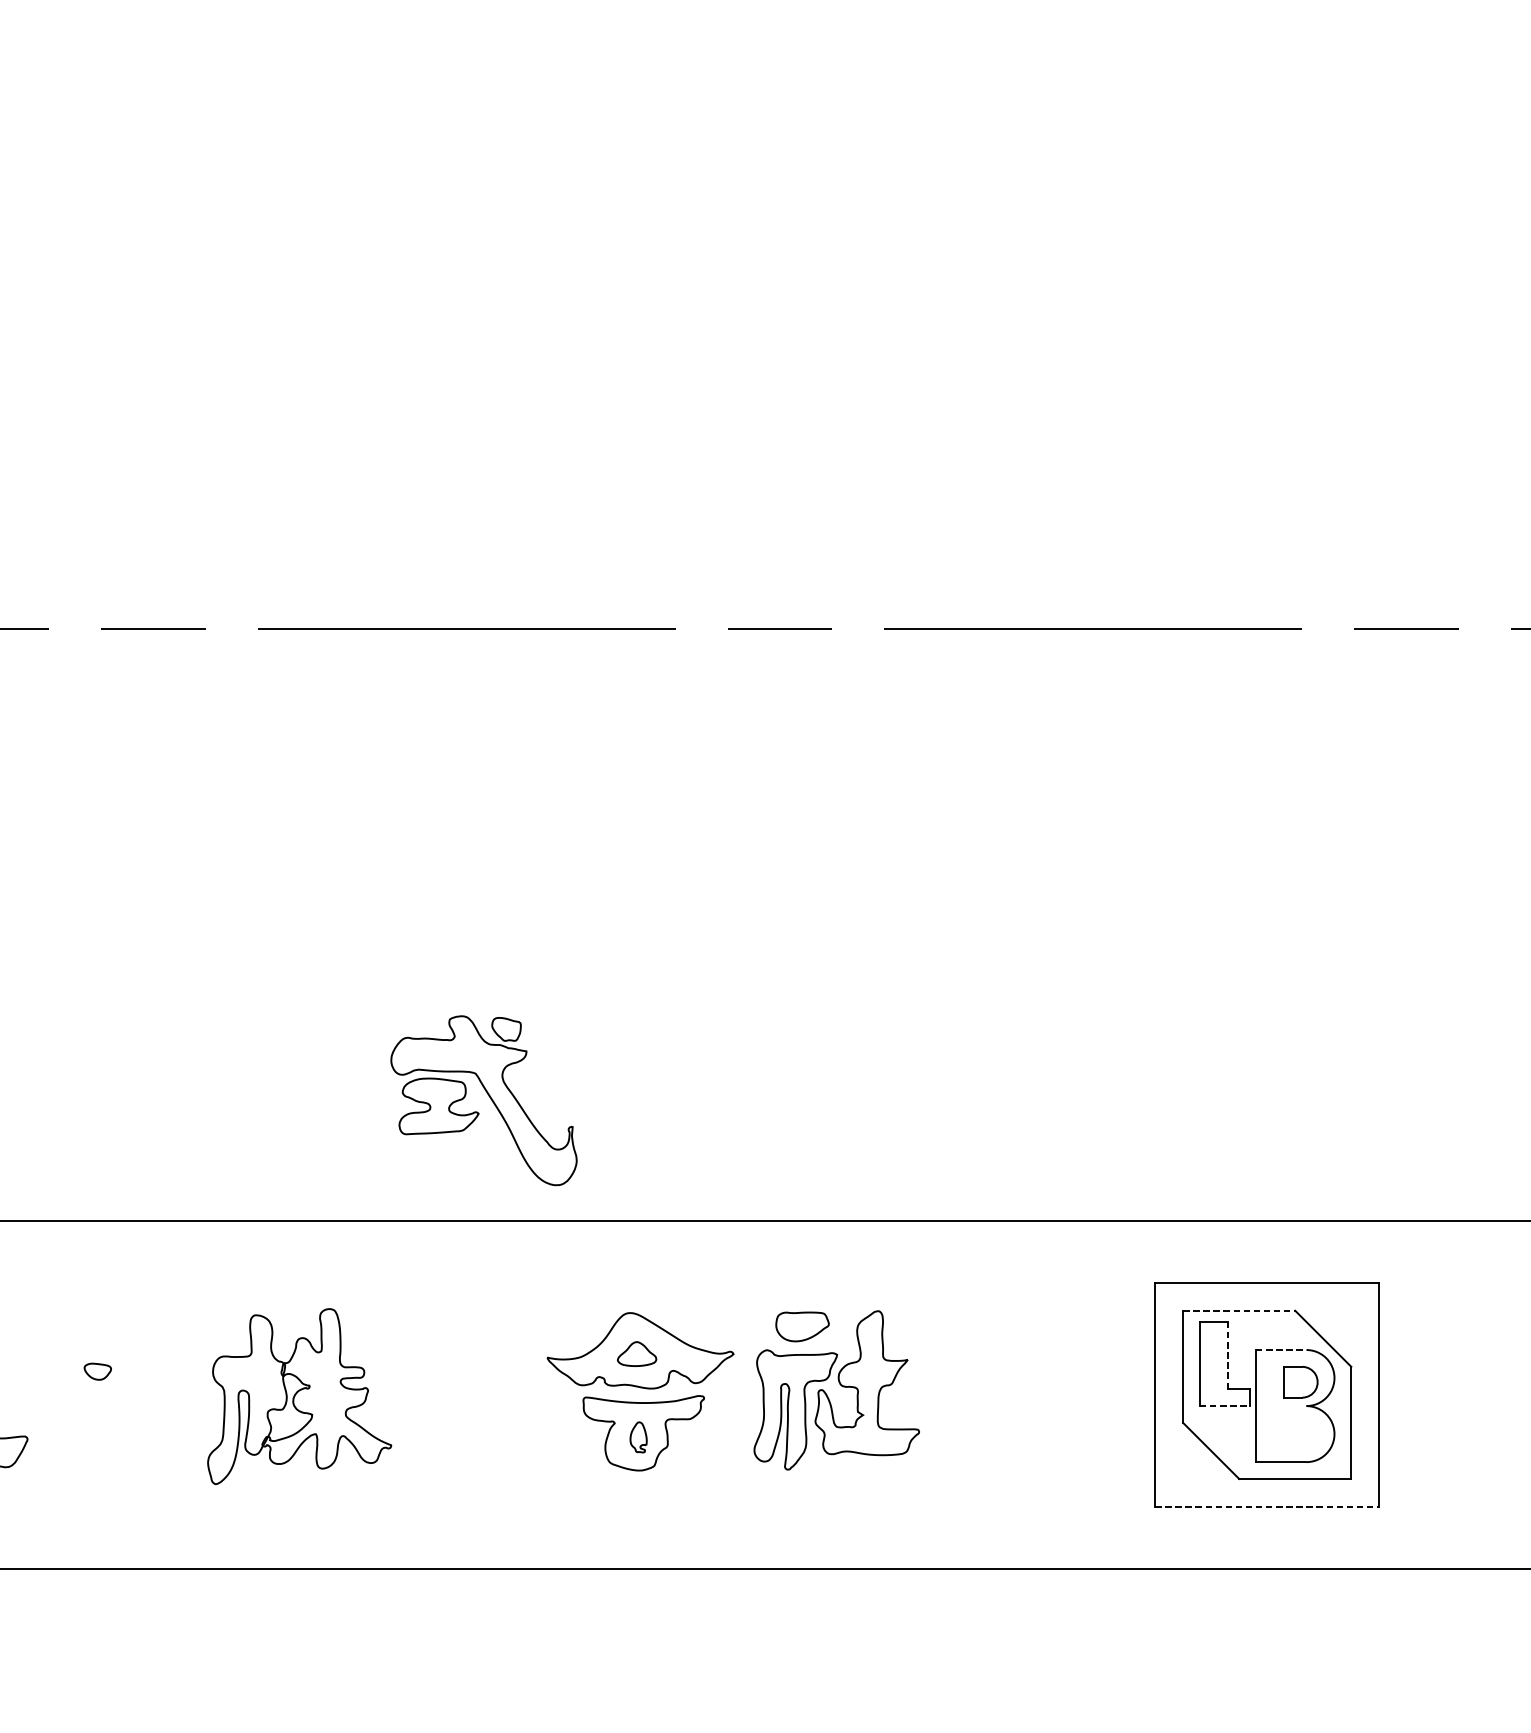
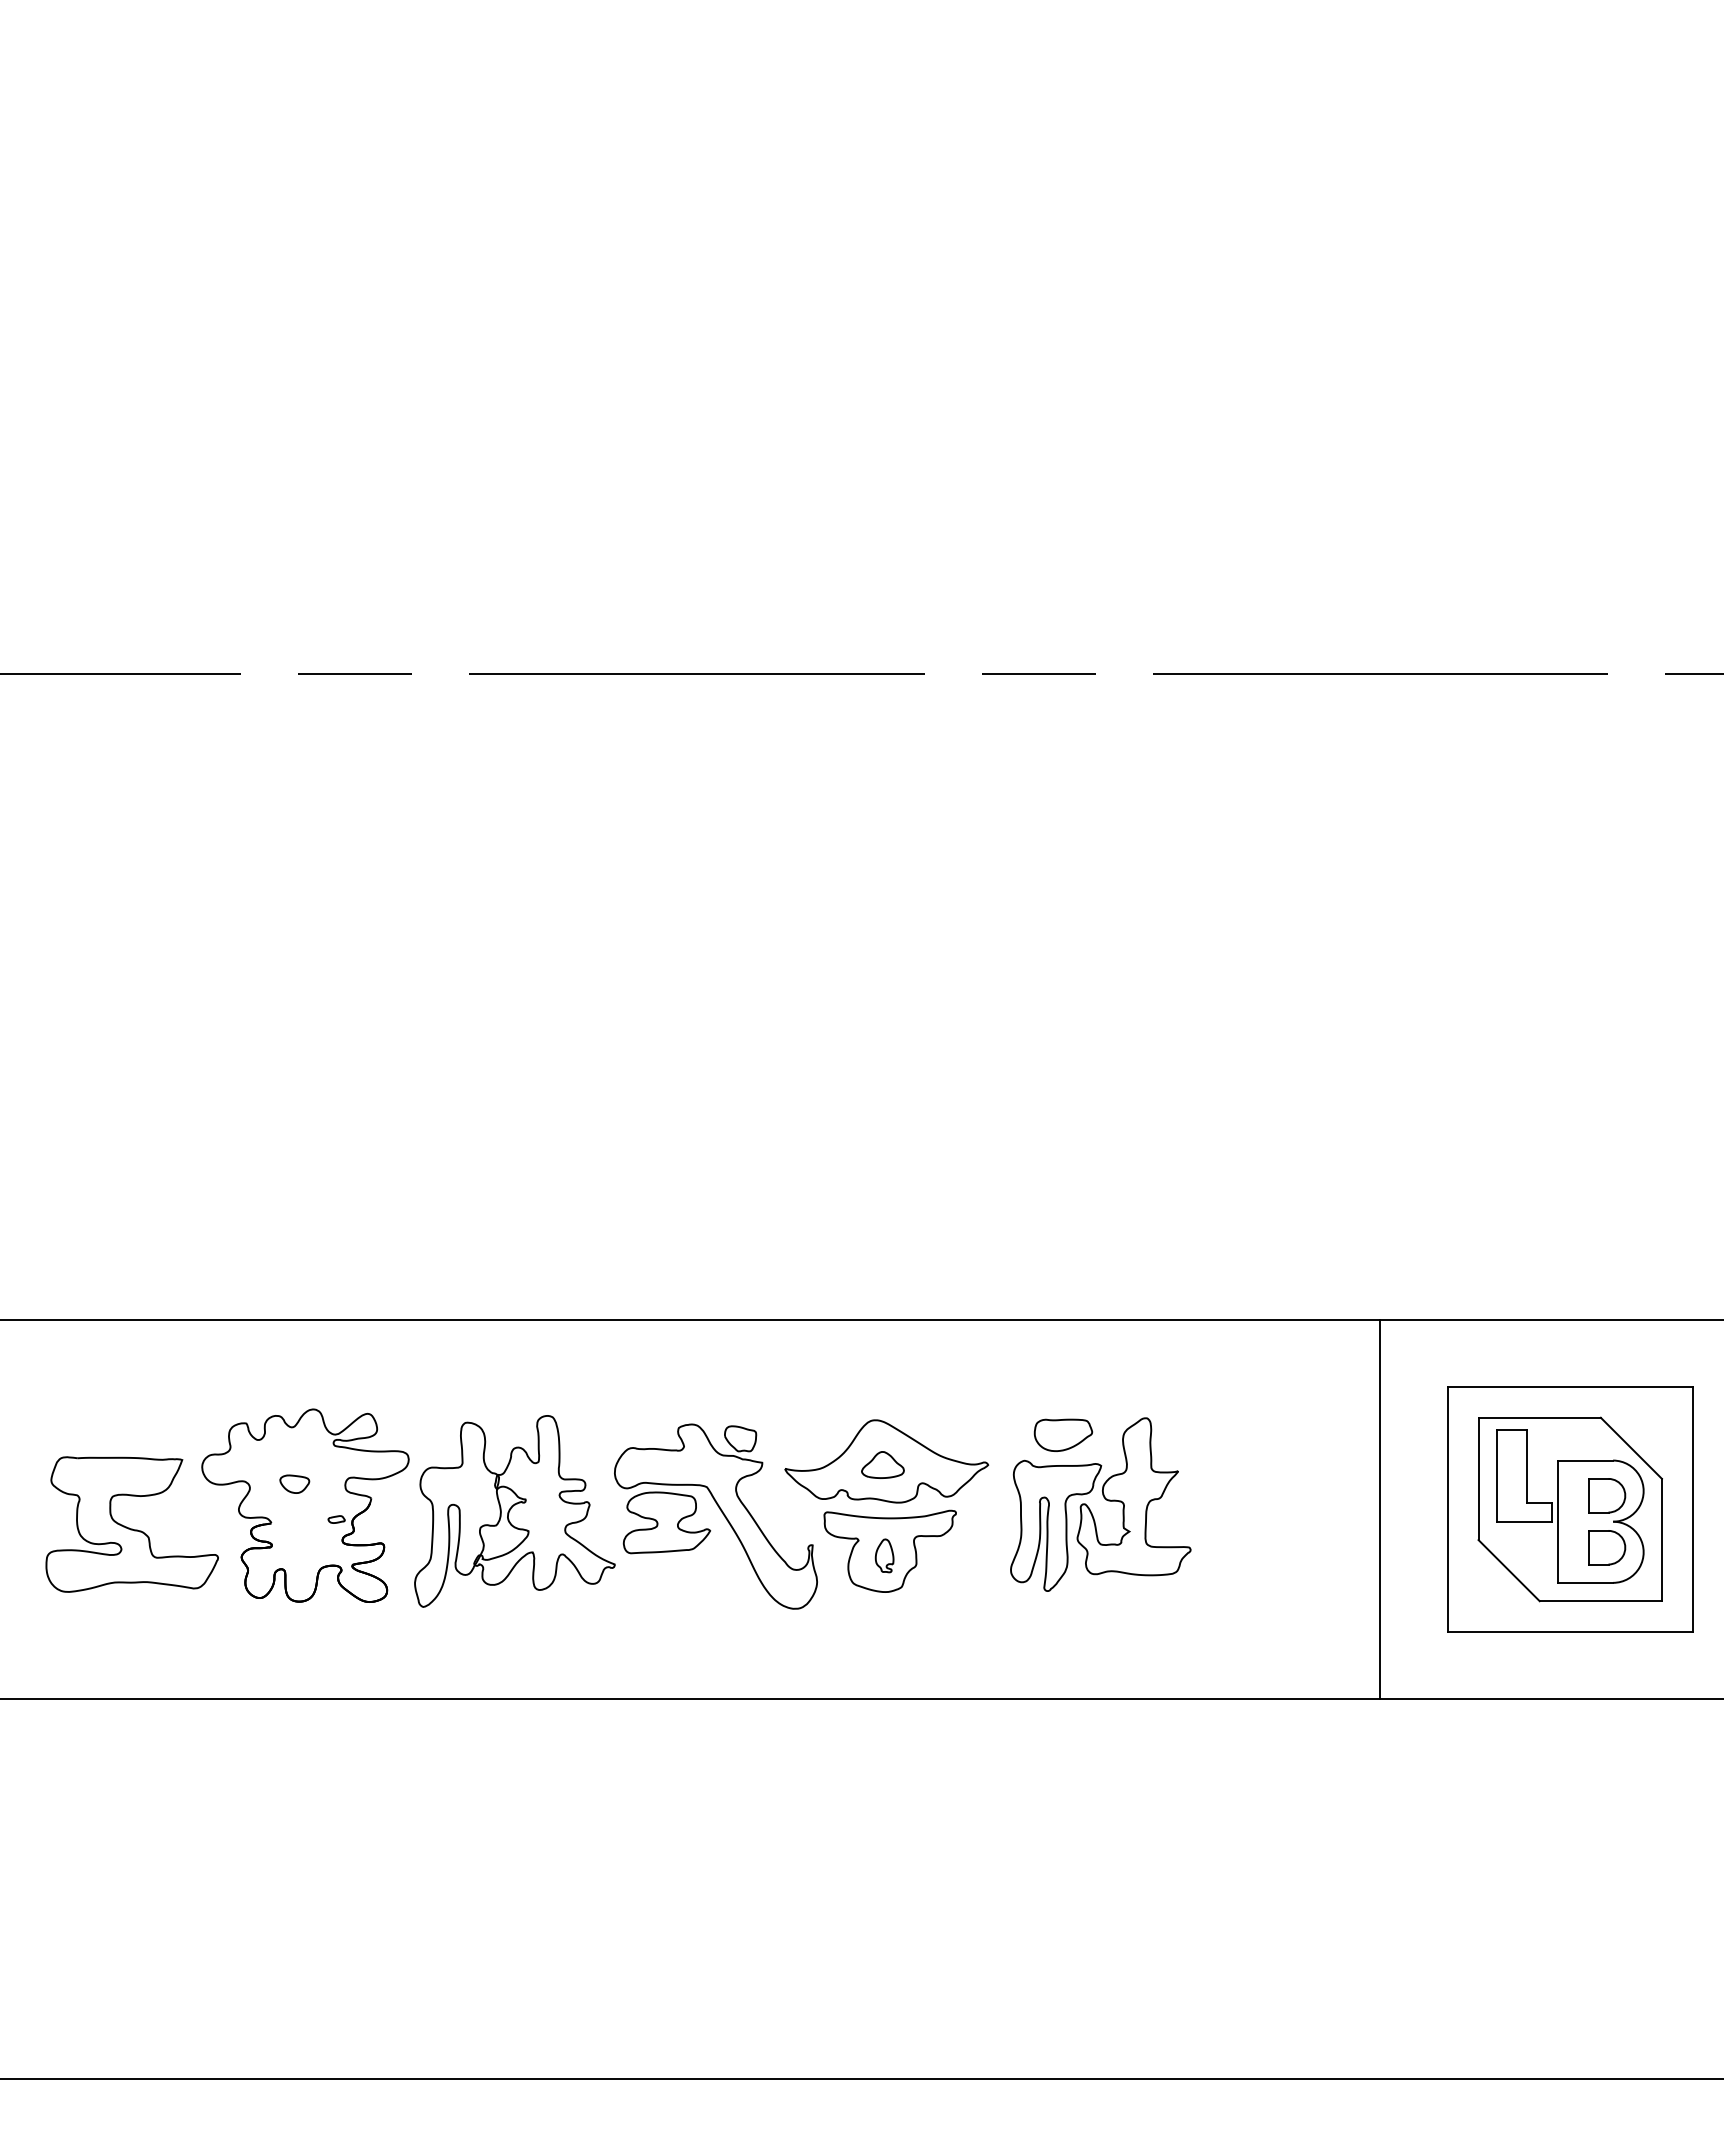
part: (489, 1096) -> (721, 1512), moved
line: (1239, 1310) -> (1540, 1417), dashed -> solid
line: (1281, 1349) -> (1585, 1460), dashed -> solid
line: (1228, 1355) -> (1527, 1466), dashed -> solid
part: (107, 1391) -> (305, 1505), added
line: (1093, 1394) -> (1380, 1509), added
line: (1225, 1405) -> (1524, 1521), dashed -> solid
part: (1301, 1429) -> (1607, 1547), added
line: (1267, 1506) -> (1570, 1631), dashed -> solid

